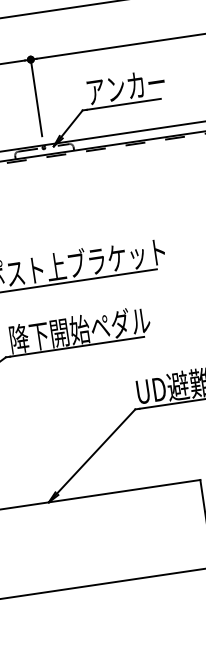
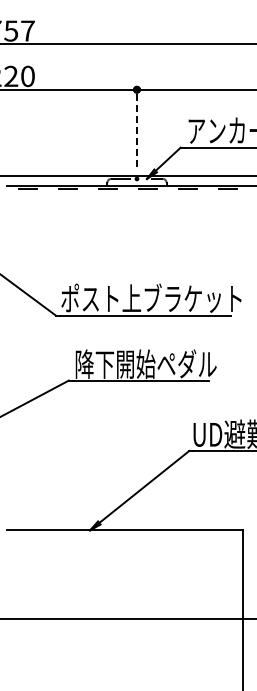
line: (35, 96) -> (136, 126), solid -> dashed

